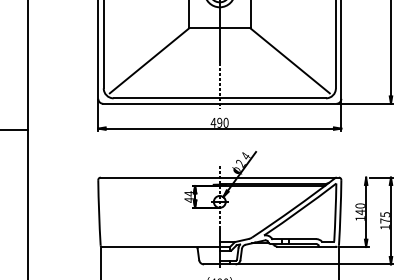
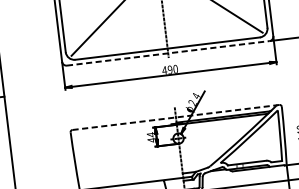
line: (219, 103) -> (167, 53), solid -> dashed
line: (220, 177) -> (176, 117), solid -> dashed

